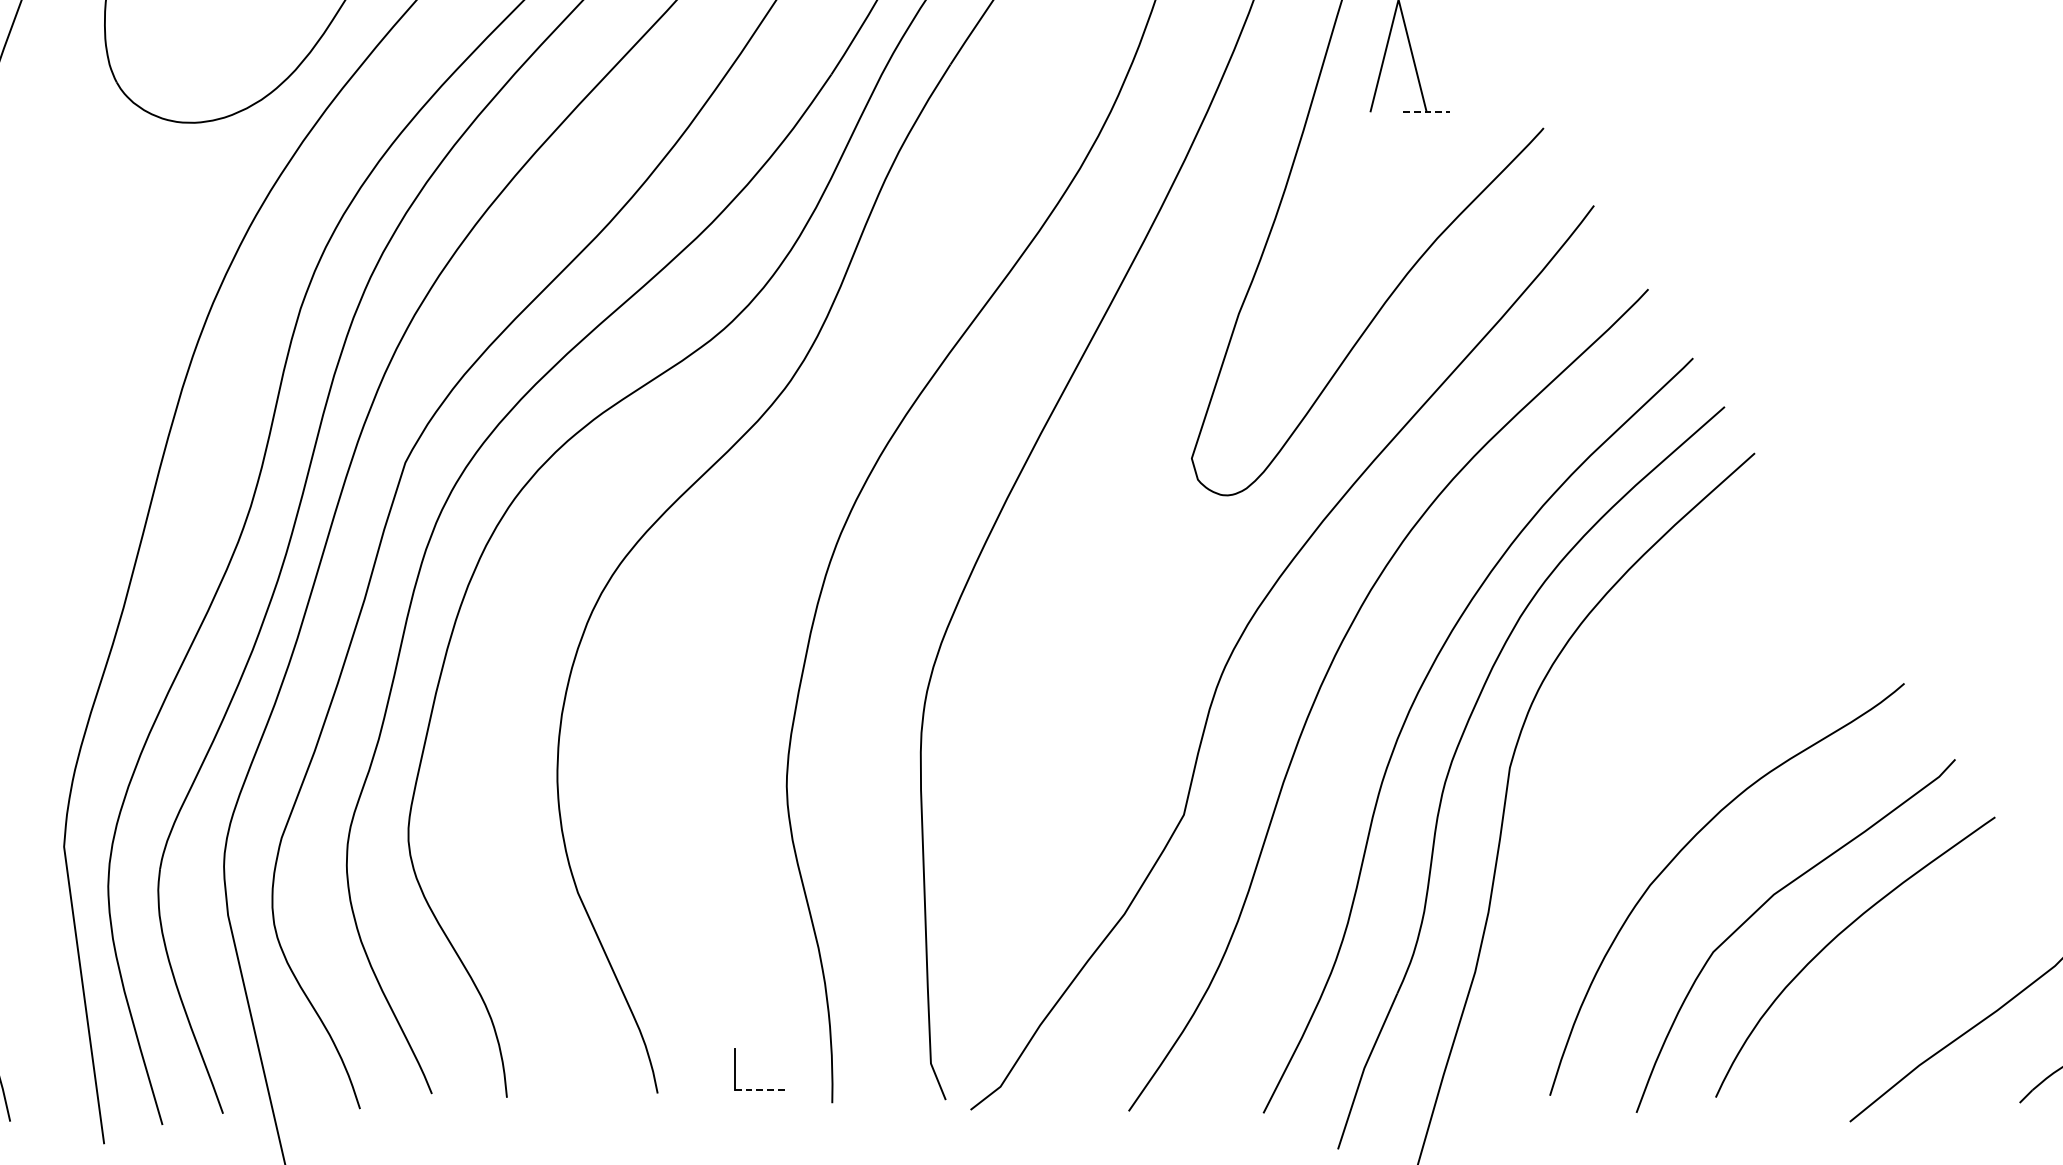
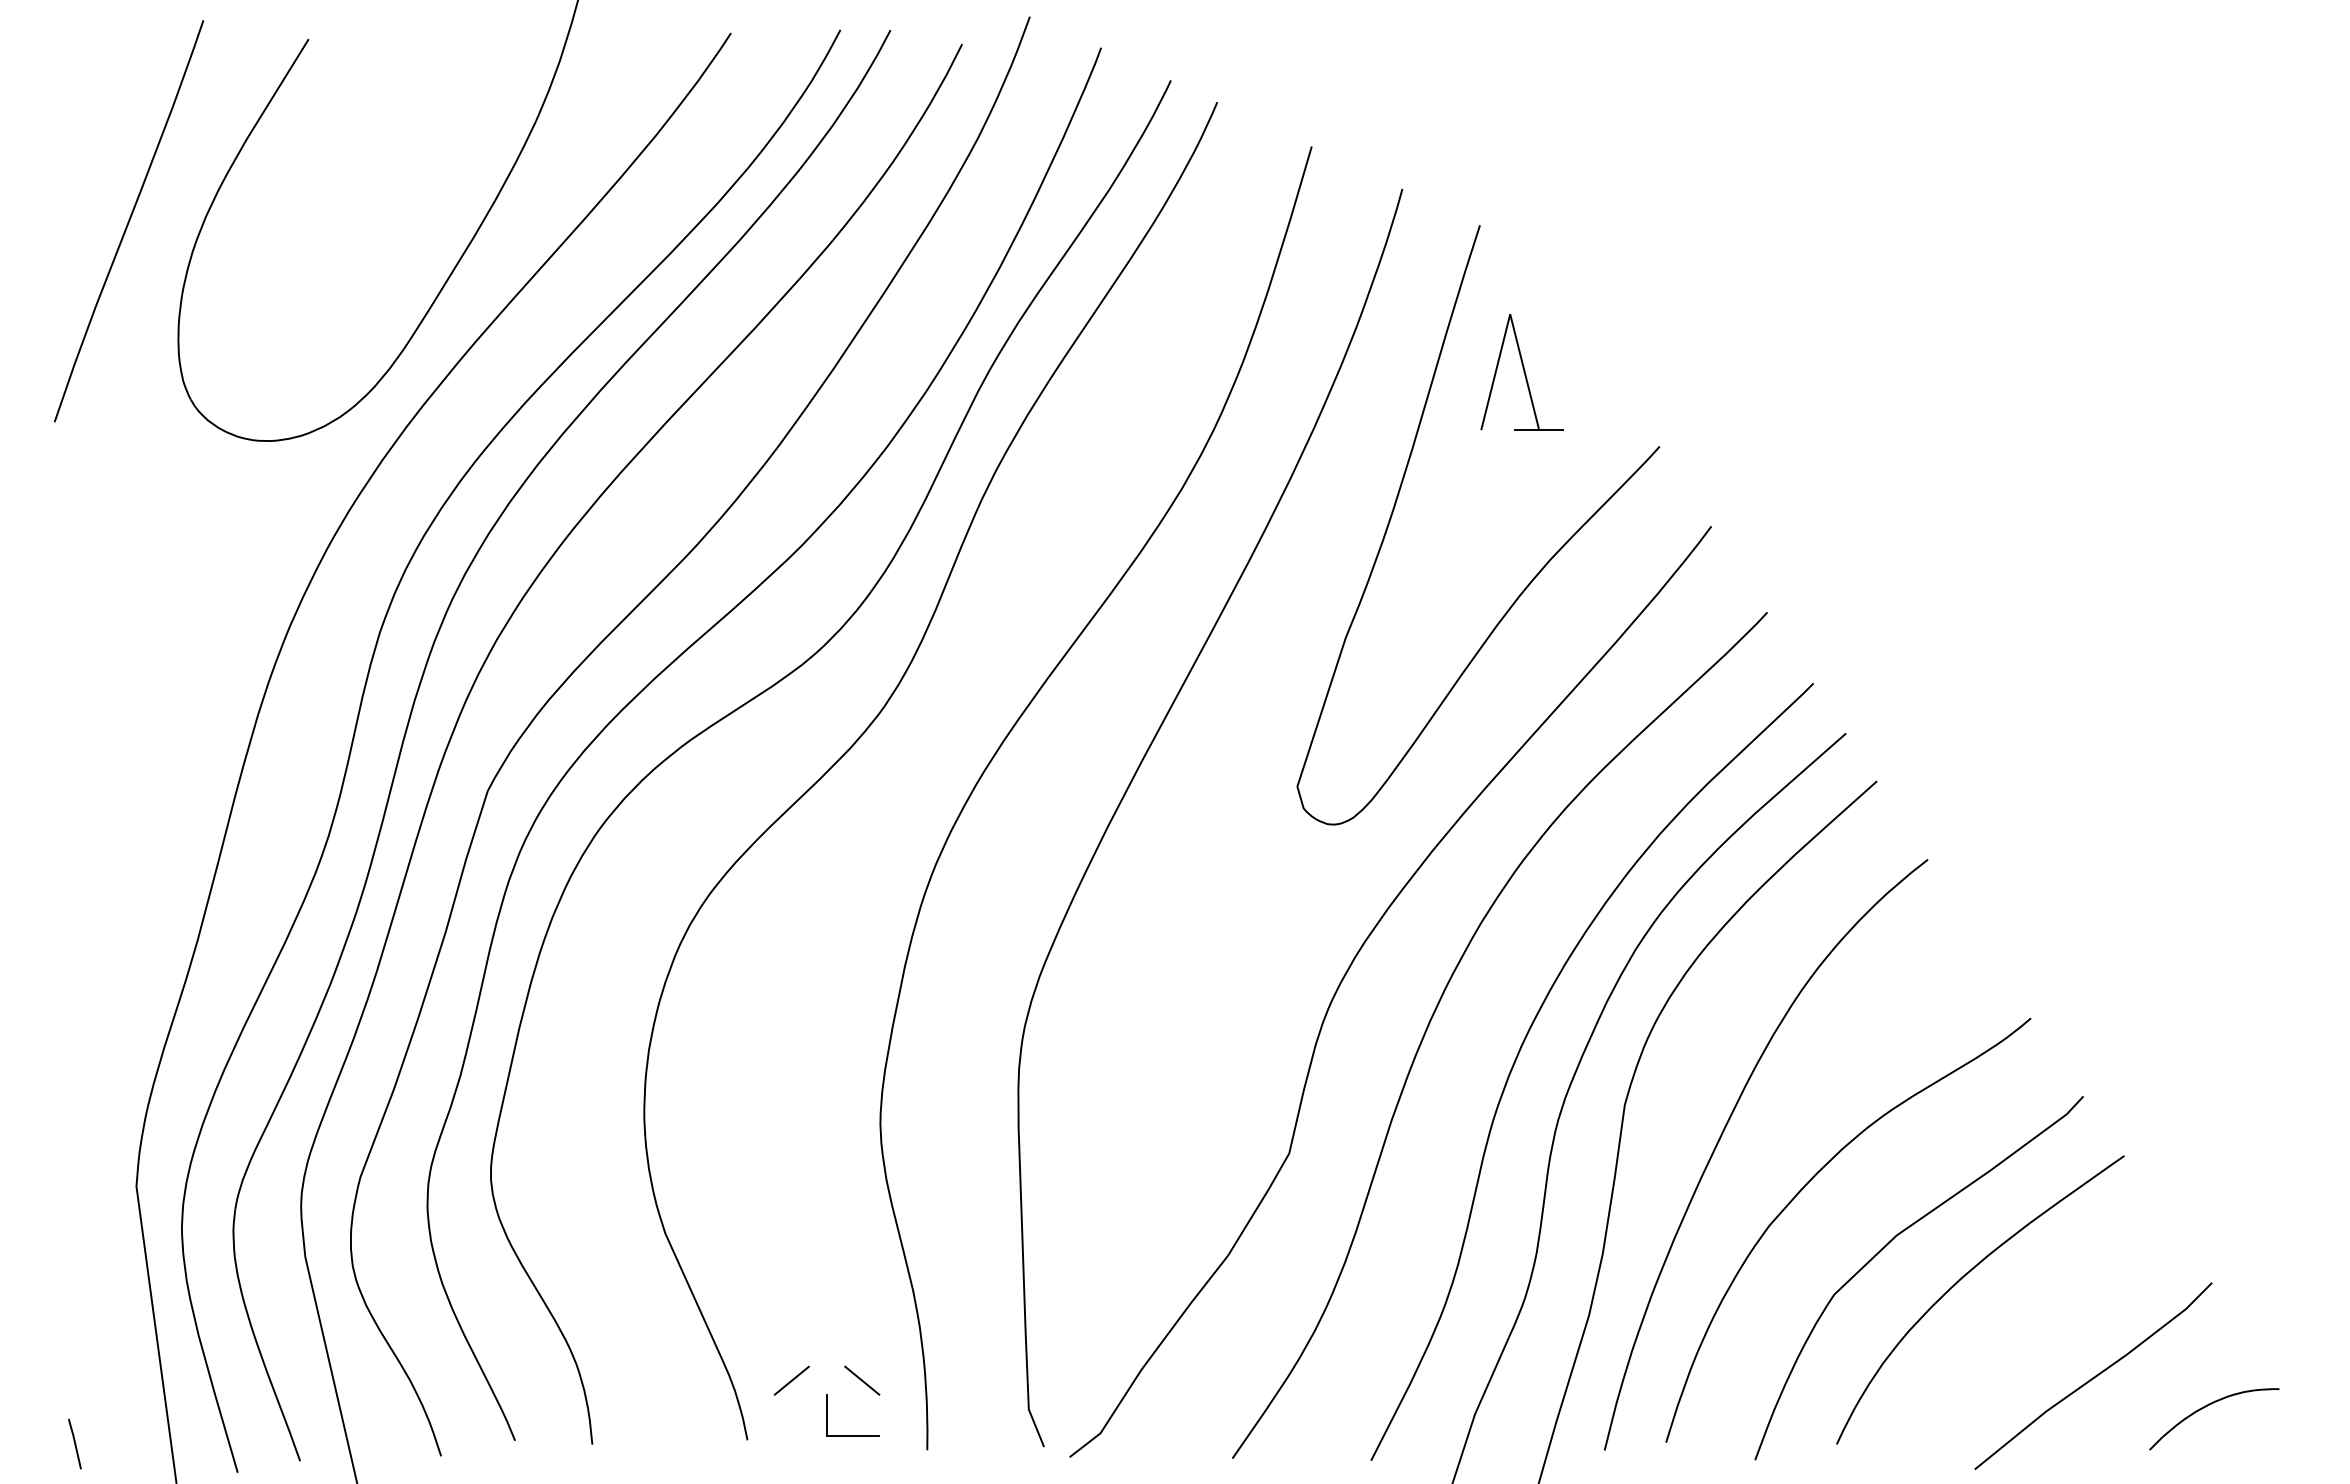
line: (1427, 112) -> (1539, 430), dashed -> solid
curve: (1605, 795) -> (1723, 1133), added
line: (700, 1035) -> (791, 1380), added
line: (769, 1035) -> (862, 1380), added
line: (760, 1089) -> (853, 1436), dashed -> solid

